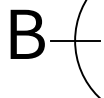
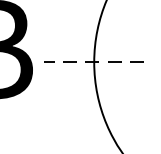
line: (75, 40) -> (95, 61), solid -> dashed

